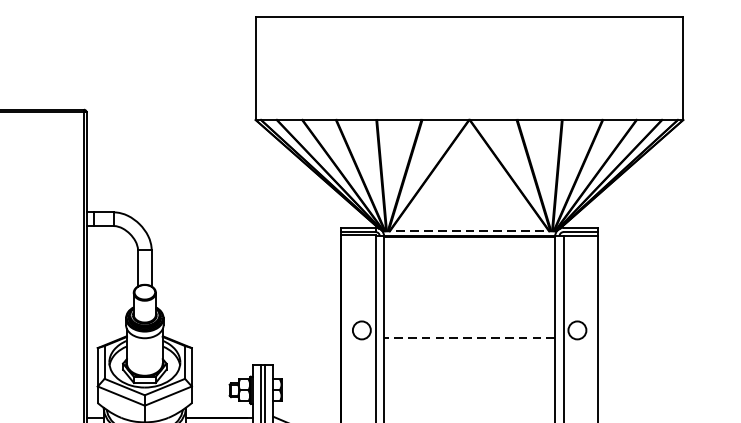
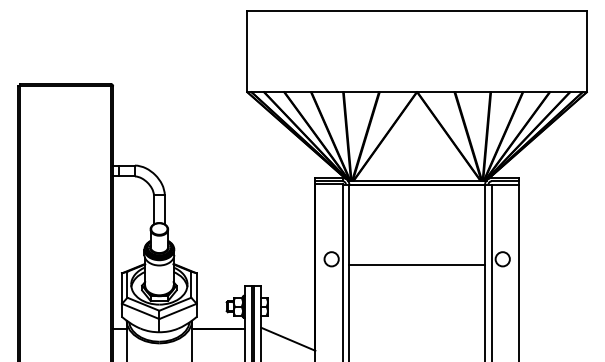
line: (470, 231) -> (417, 180), dashed -> solid
line: (470, 338) -> (417, 265), dashed -> solid

